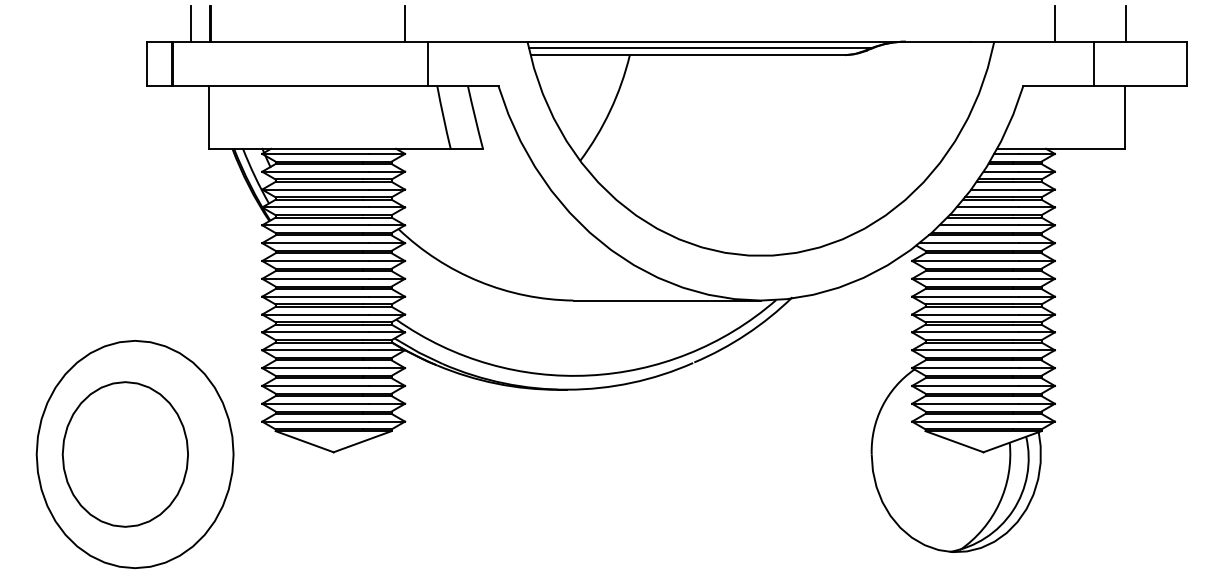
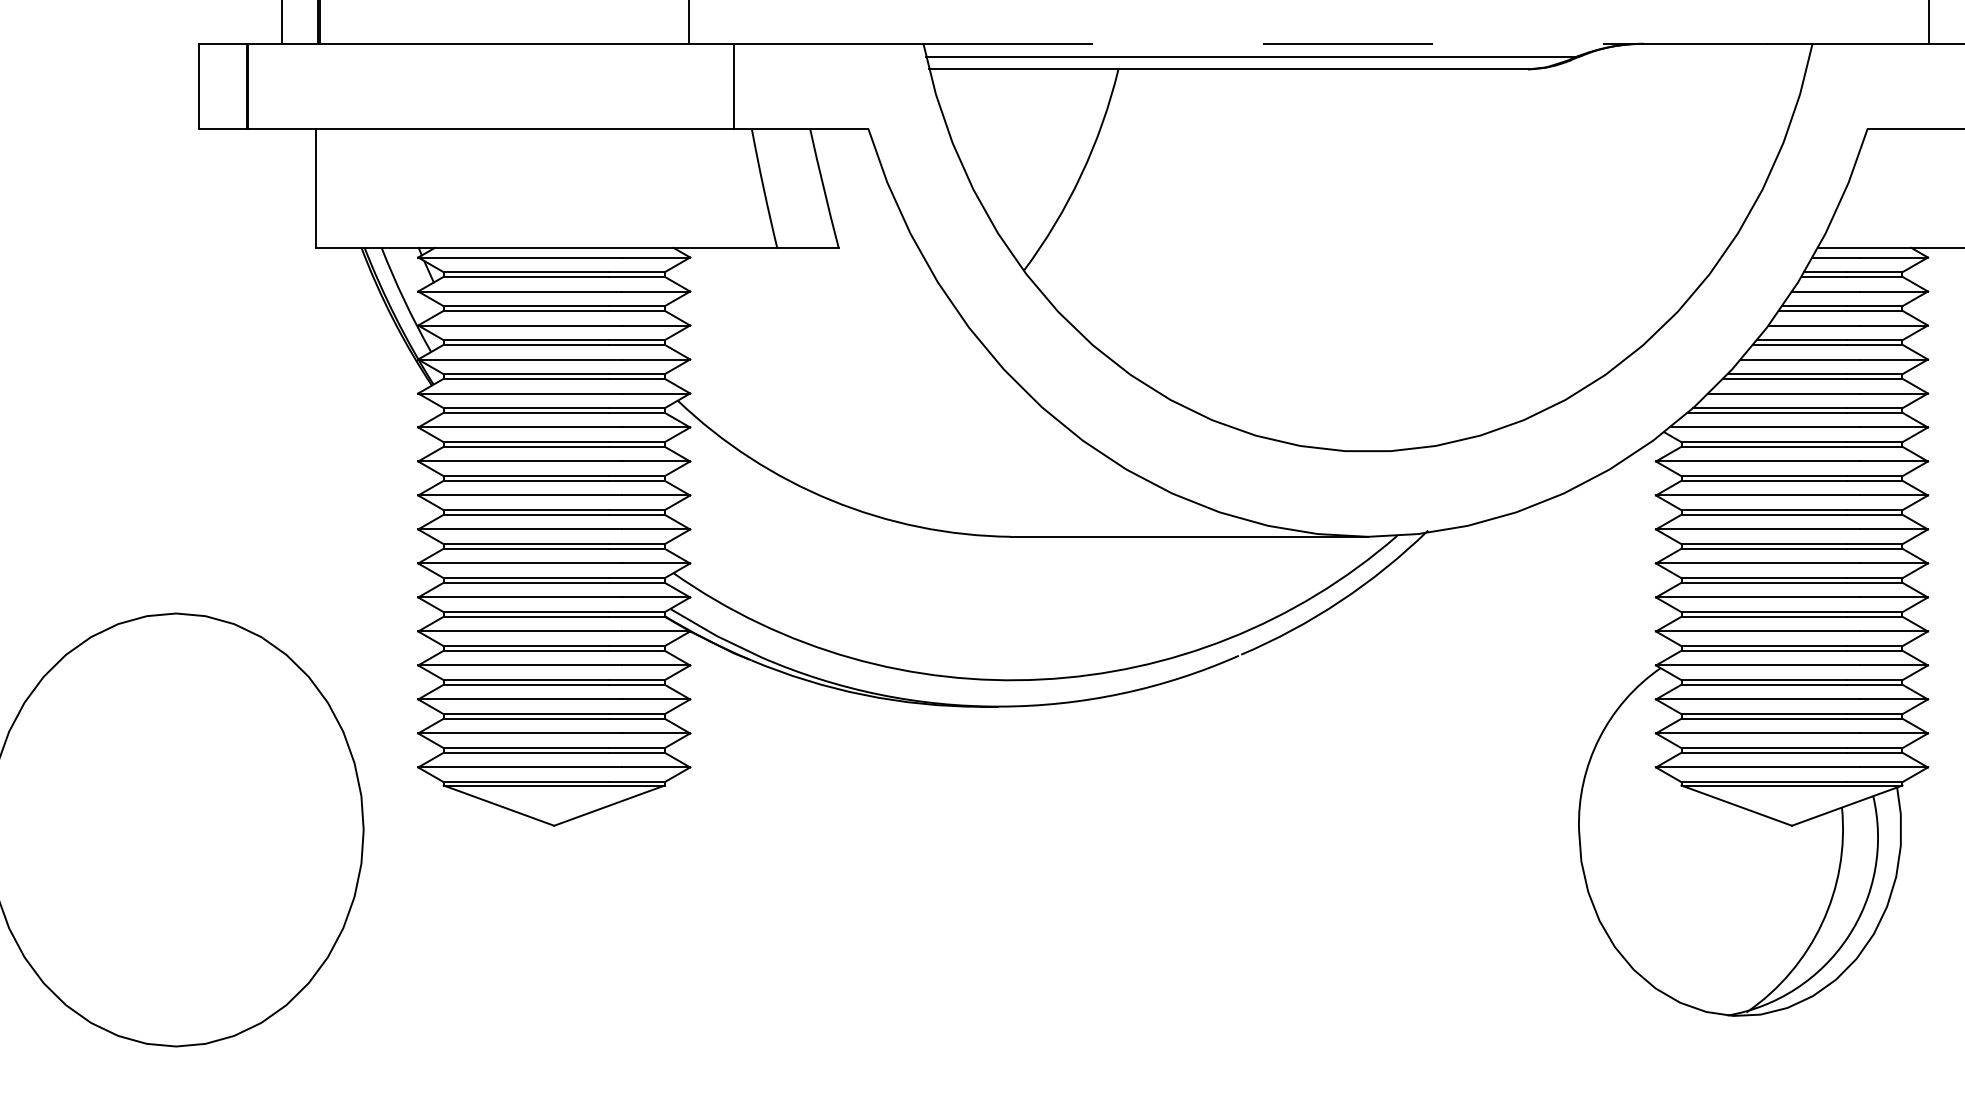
line: (749, 41) -> (1346, 43), solid -> dashed
part: (124, 454) -> (155, 829), removed

